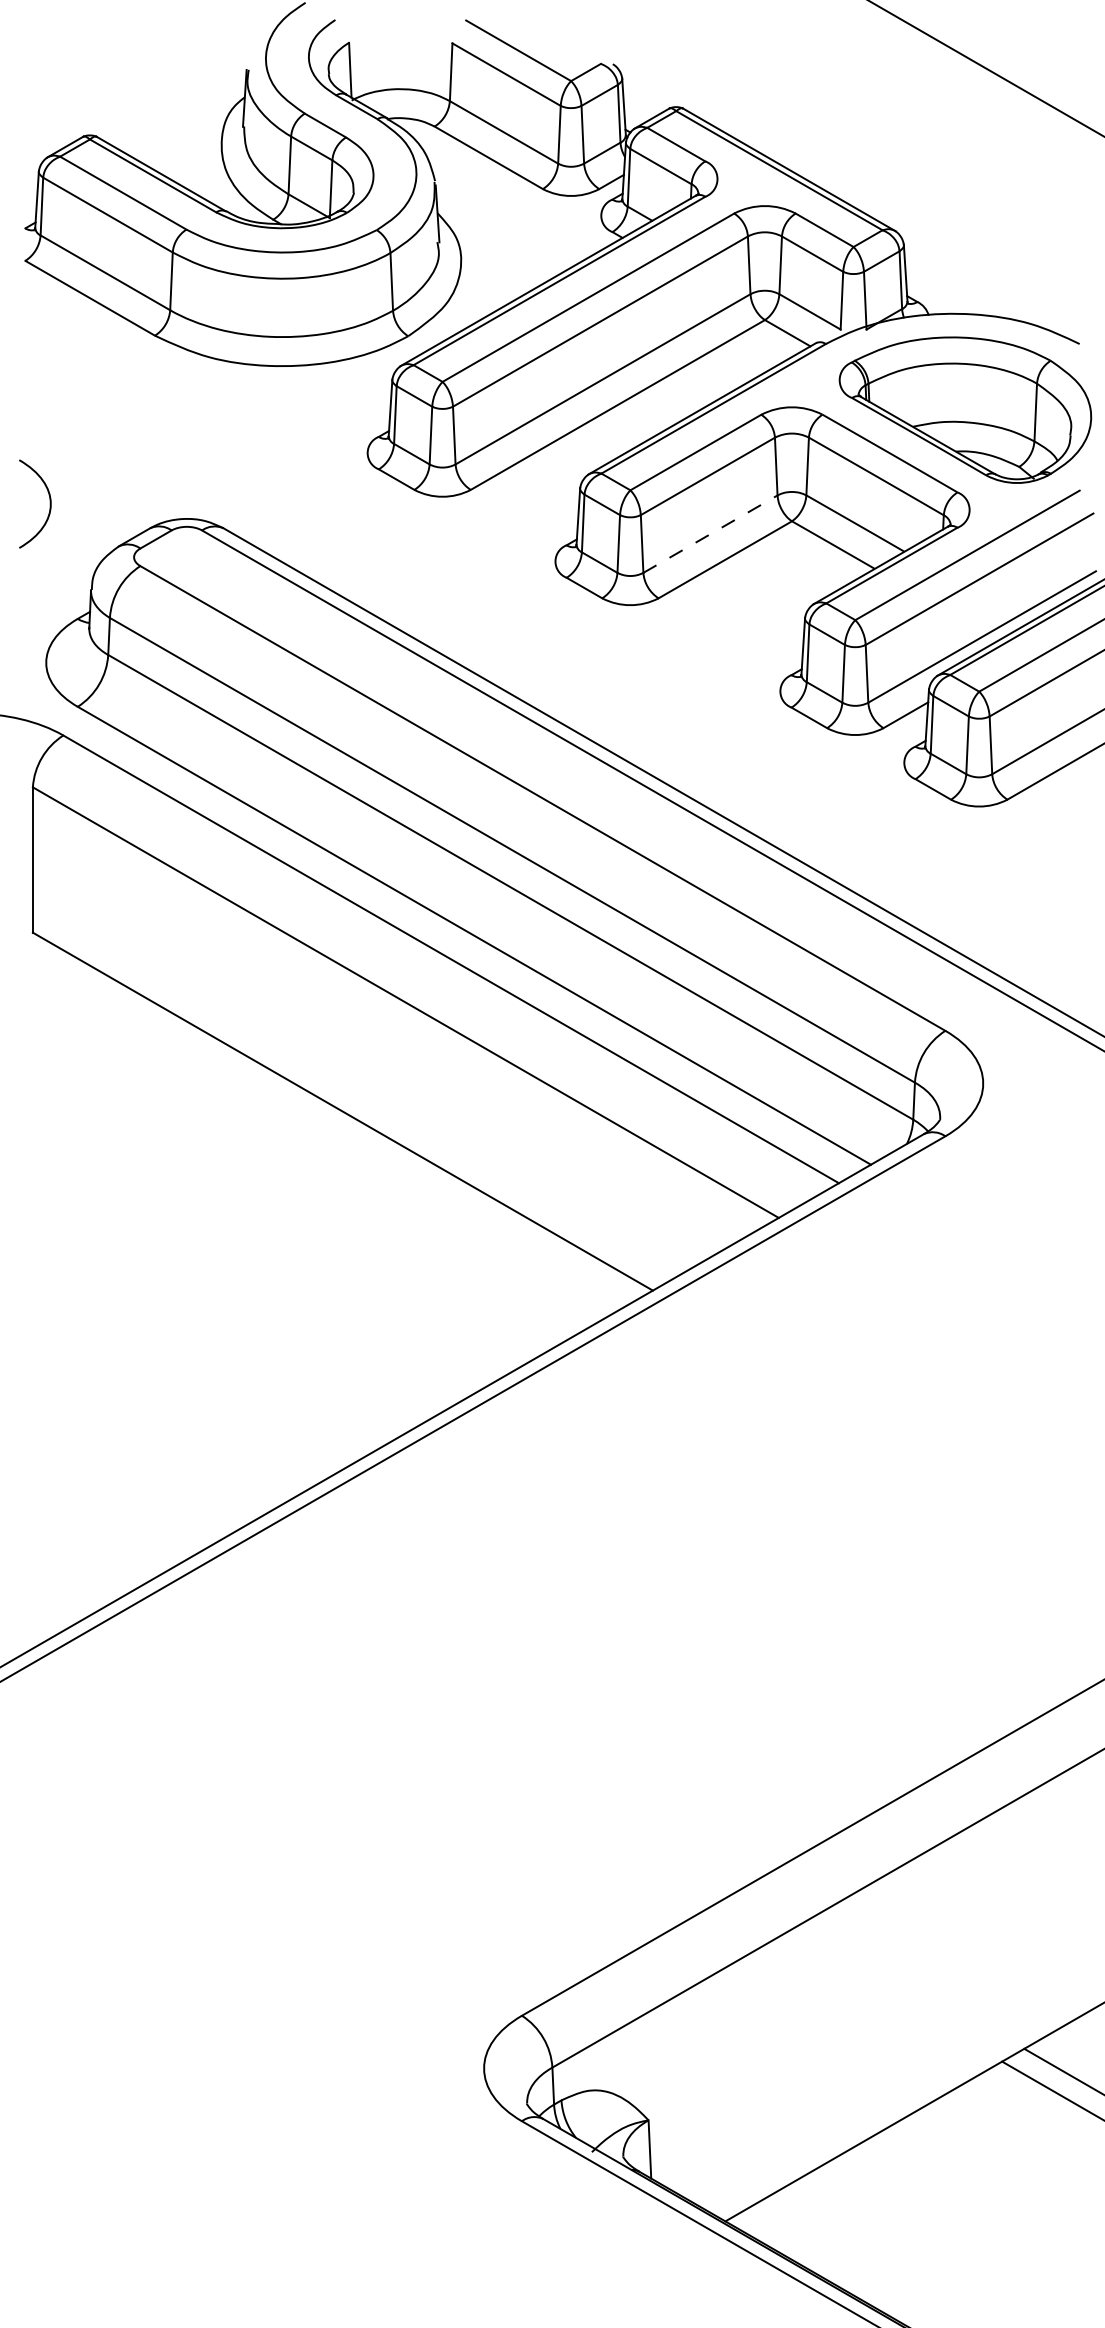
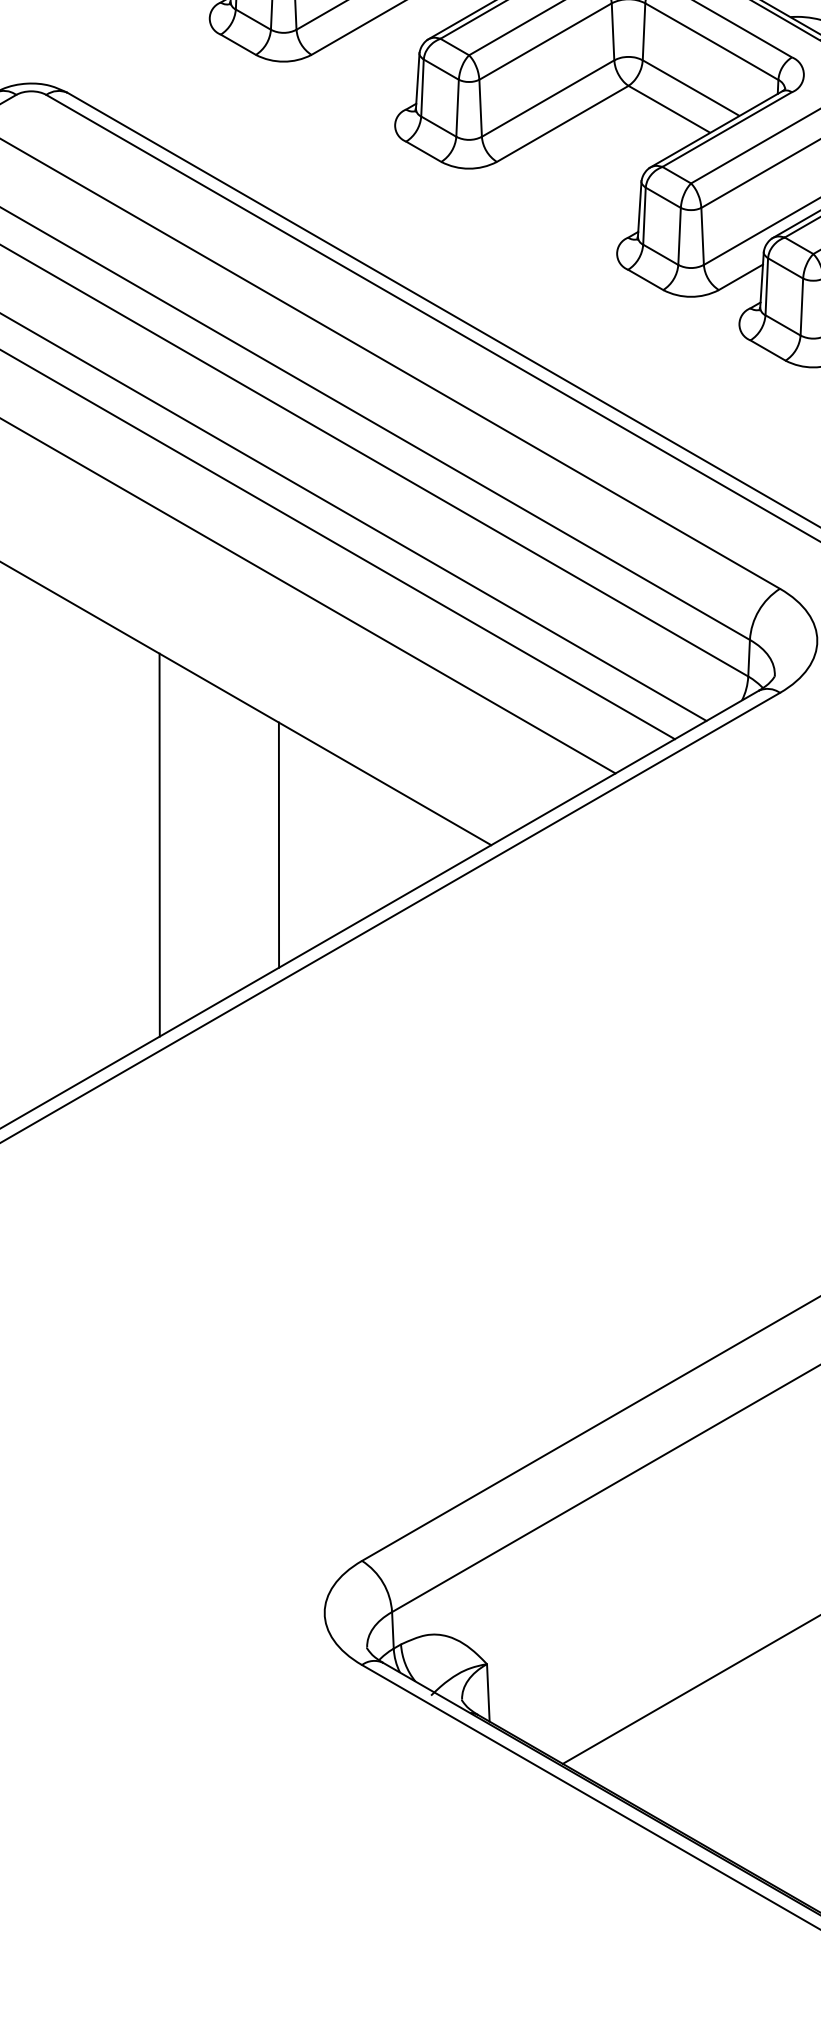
line: (710, 533) -> (548, 97), dashed -> solid
line: (316, 1290) -> (159, 845), added
line: (437, 1290) -> (278, 845), added

